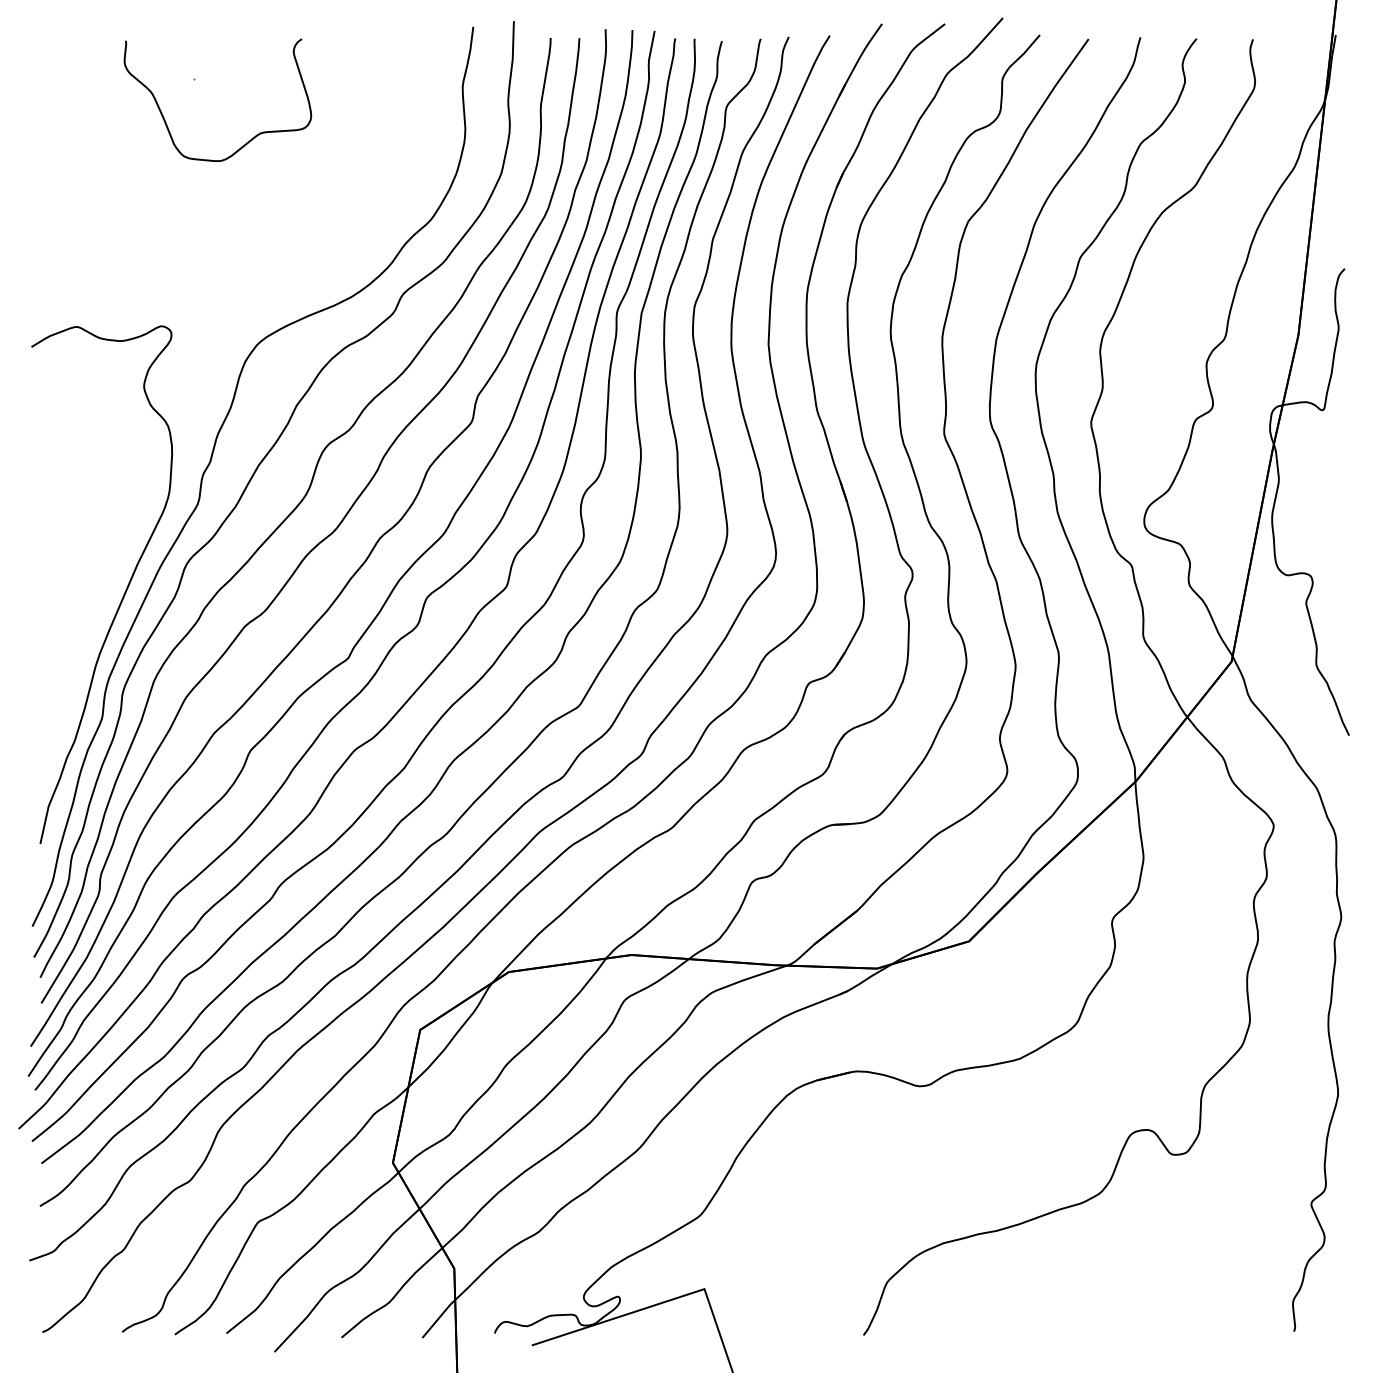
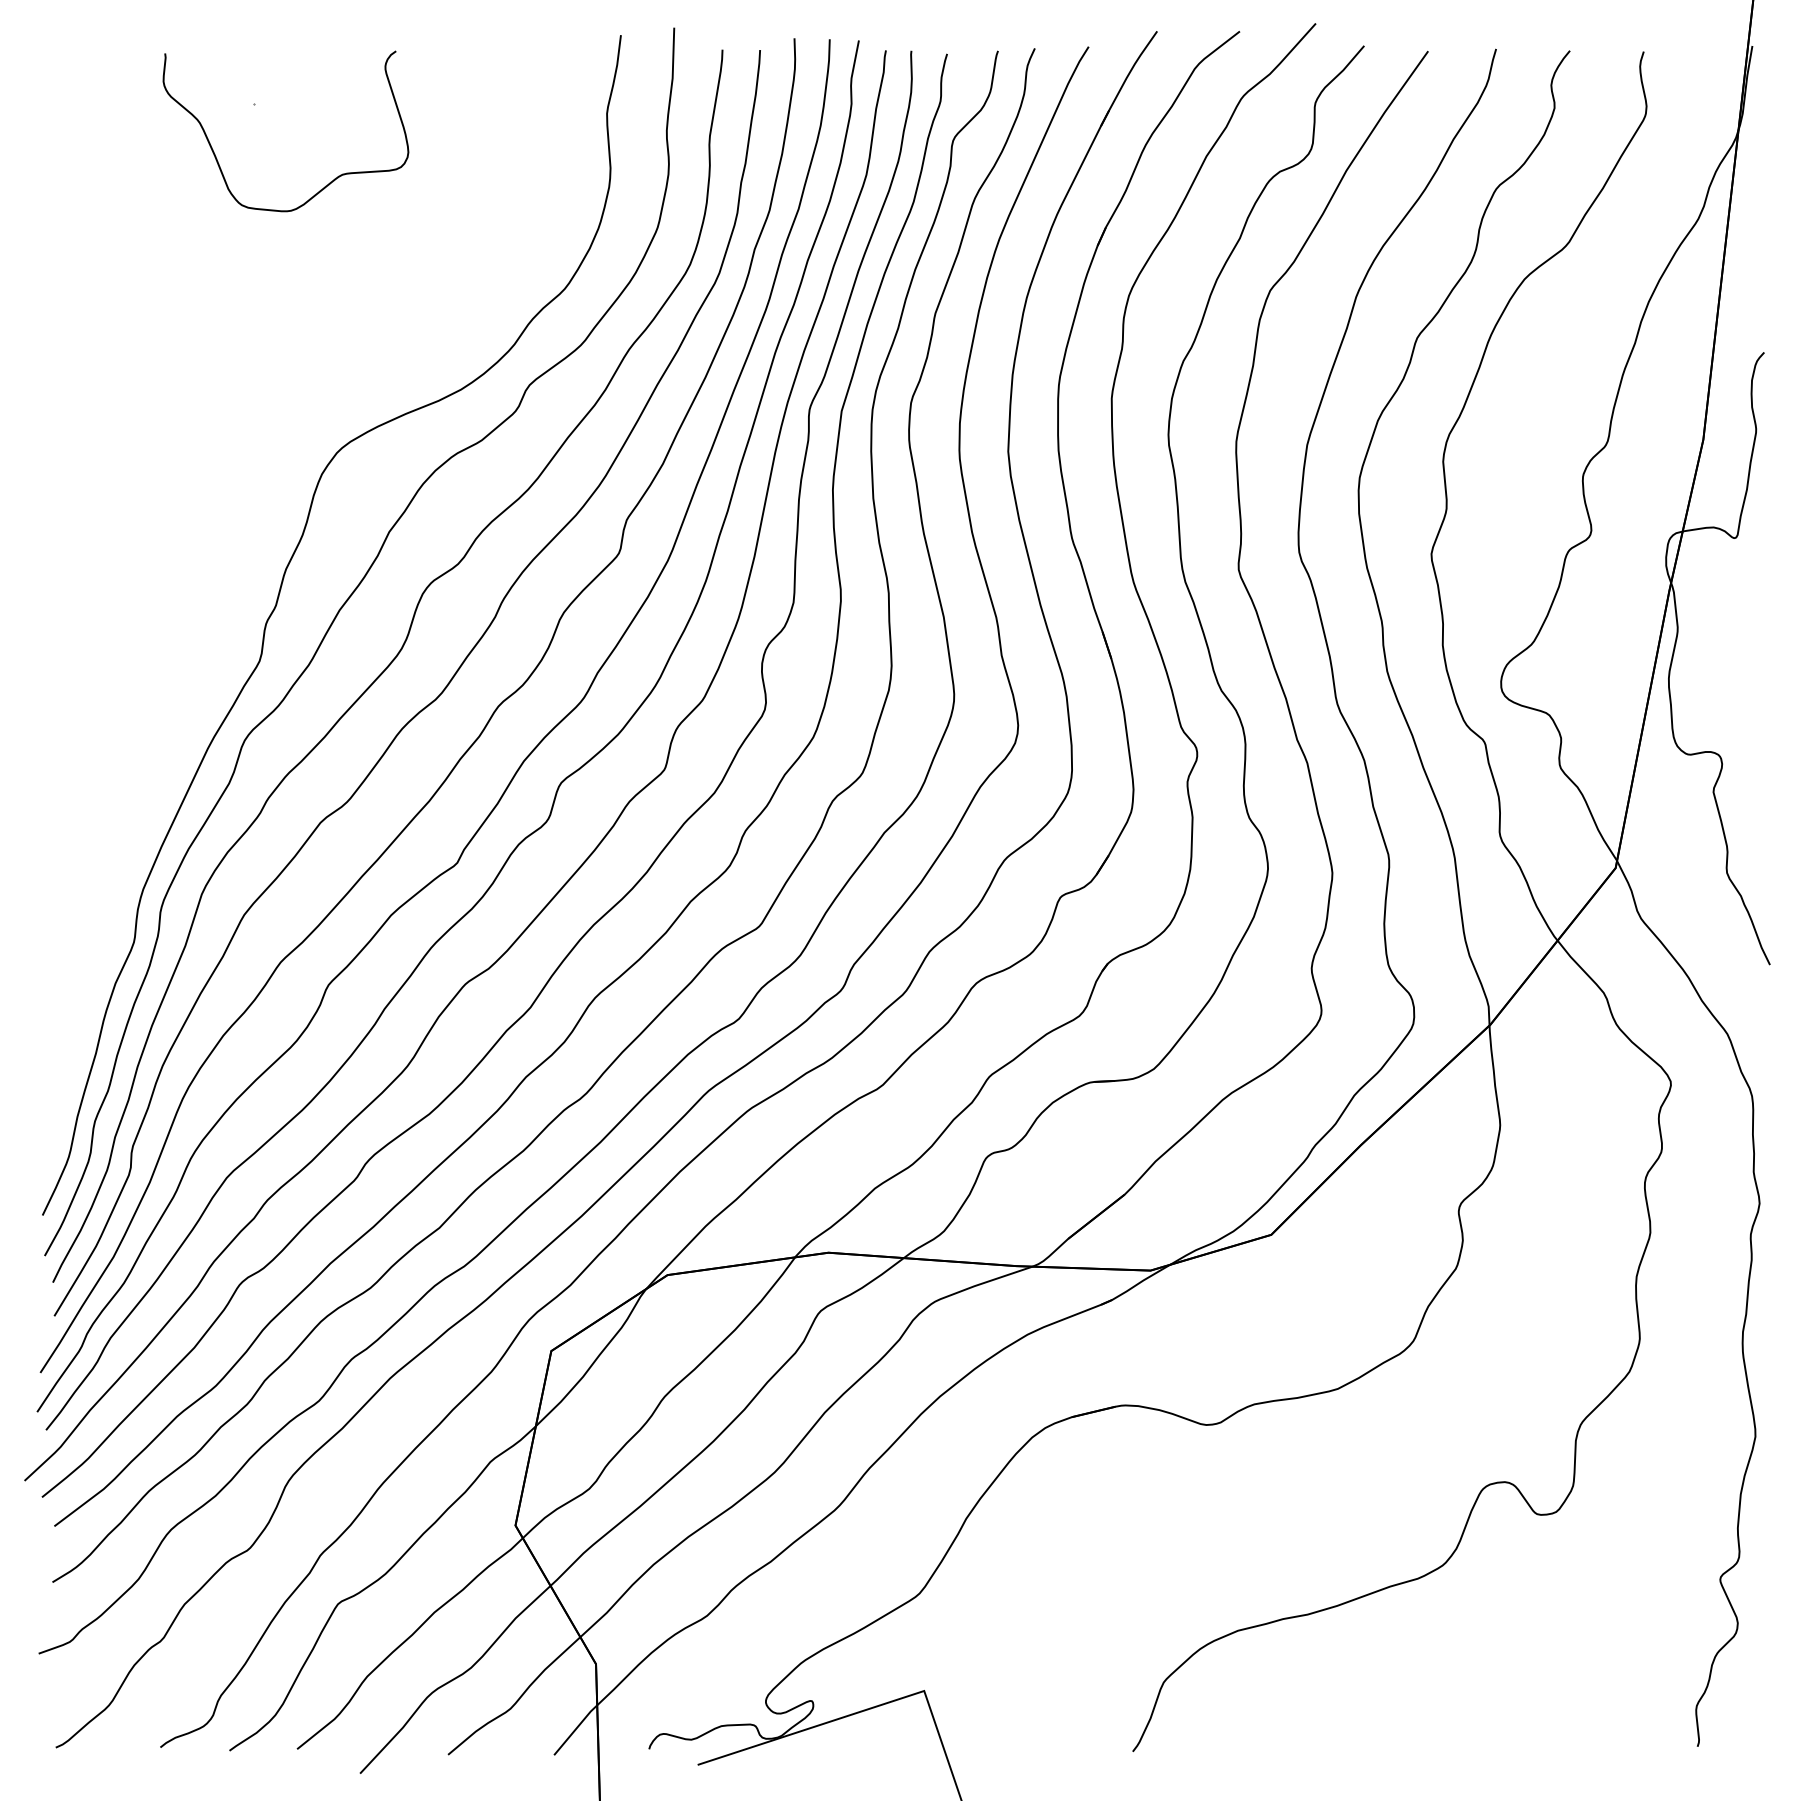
curve: (123, 594) -> (162, 779), removed

